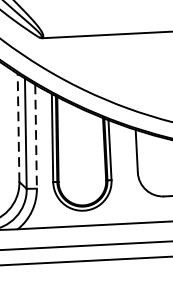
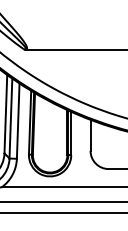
line: (18, 127) -> (5, 113), dashed -> solid
line: (36, 137) -> (18, 121), dashed -> solid

